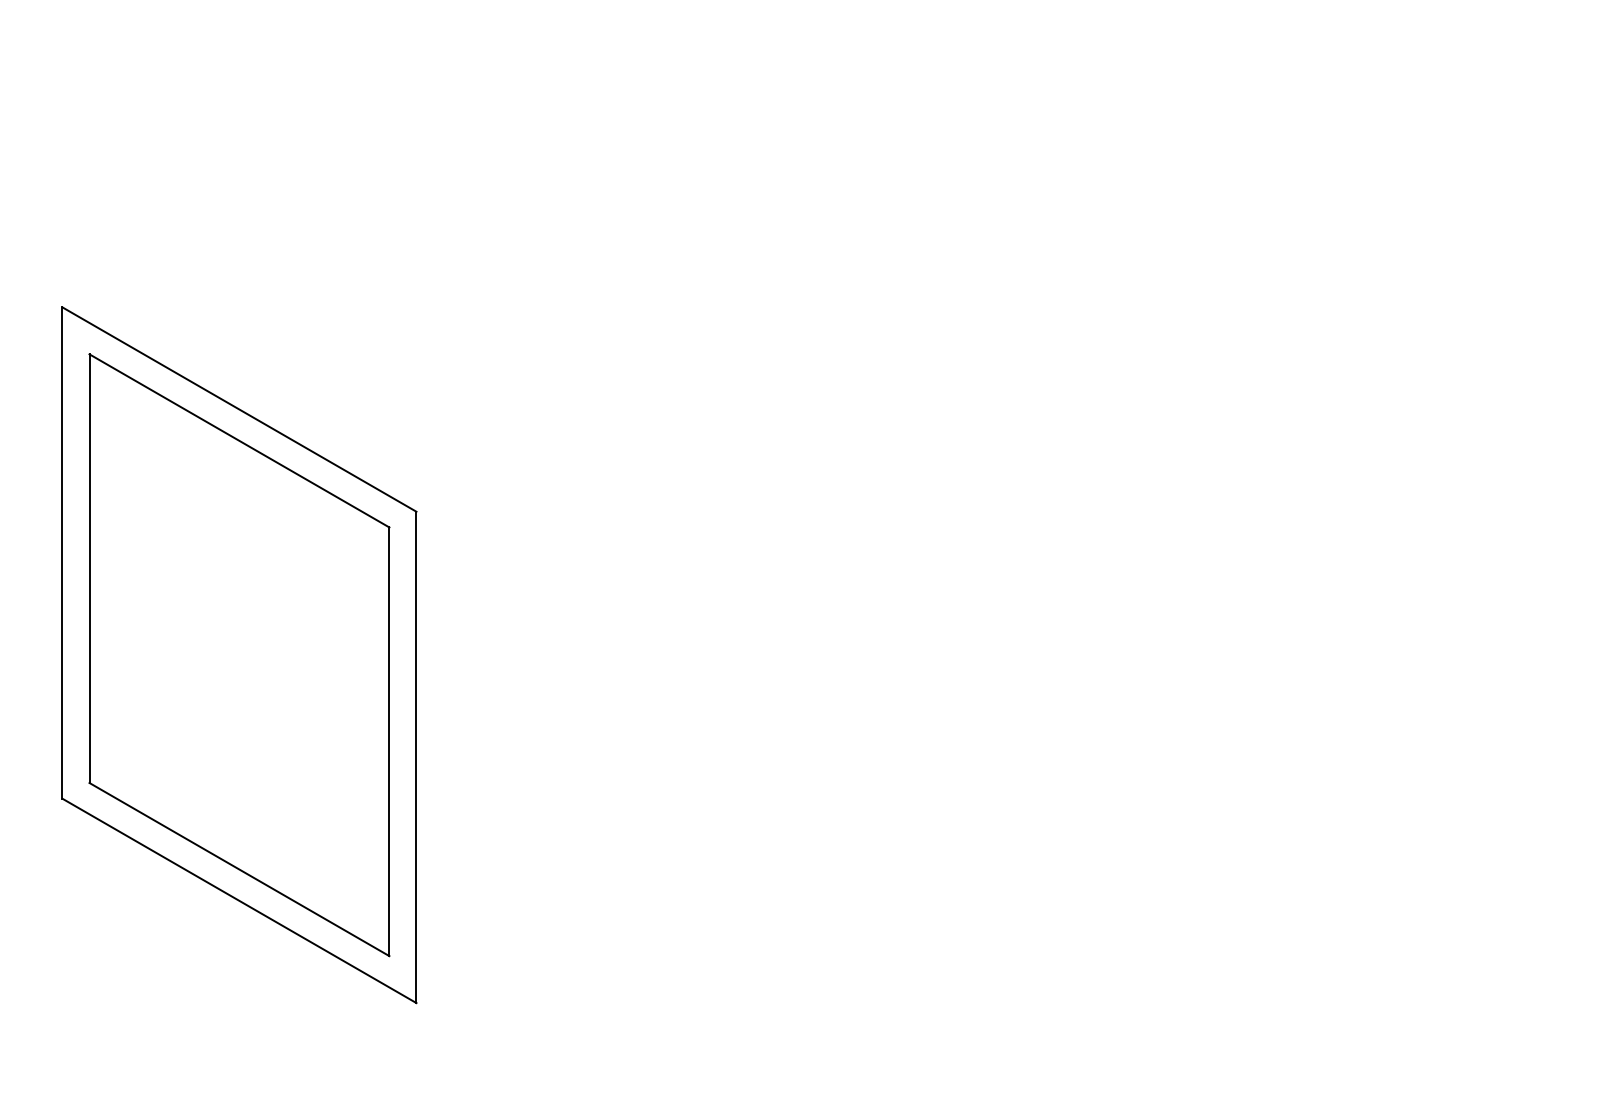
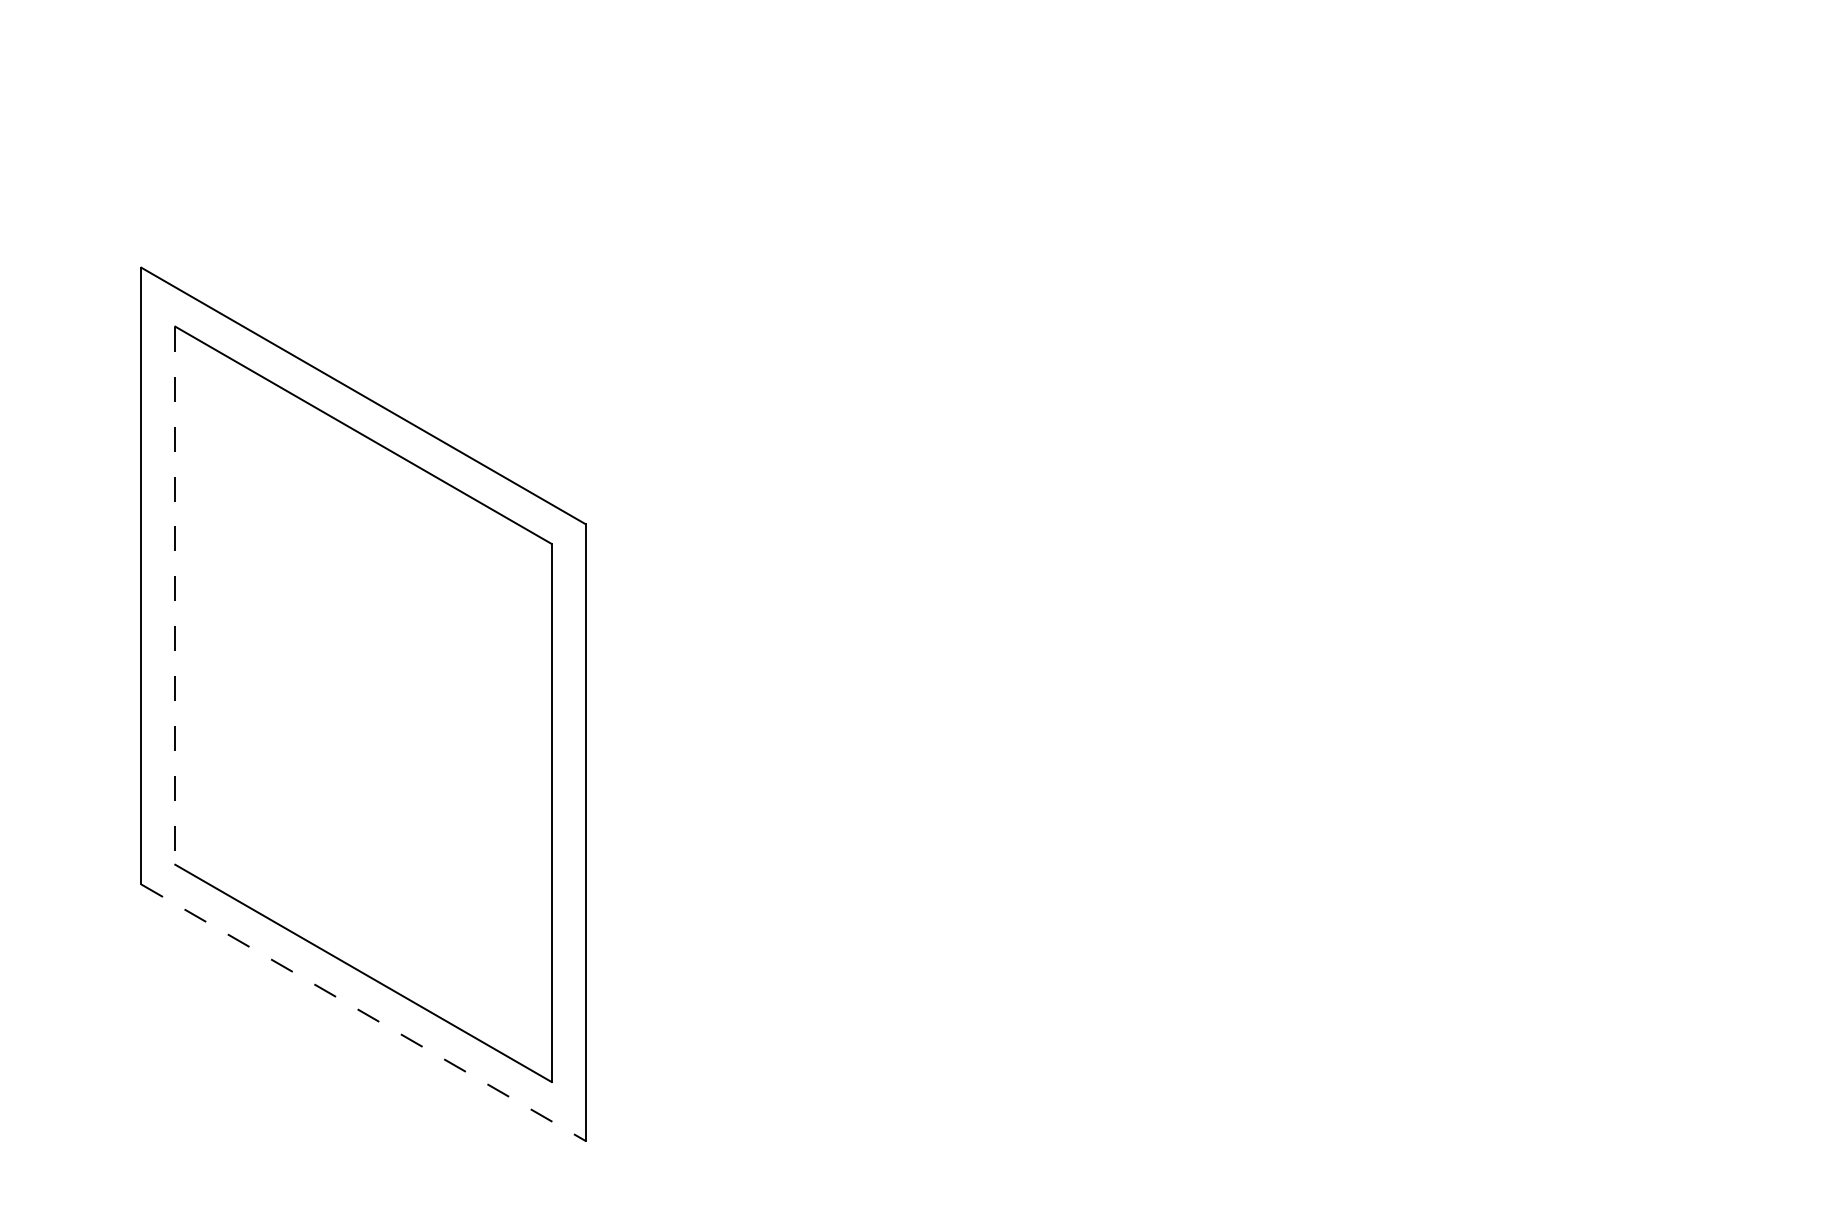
line: (89, 569) -> (175, 596), solid -> dashed
line: (239, 901) -> (363, 1013), solid -> dashed

